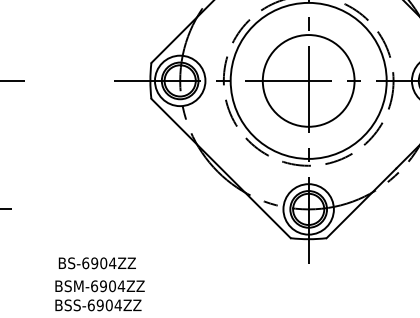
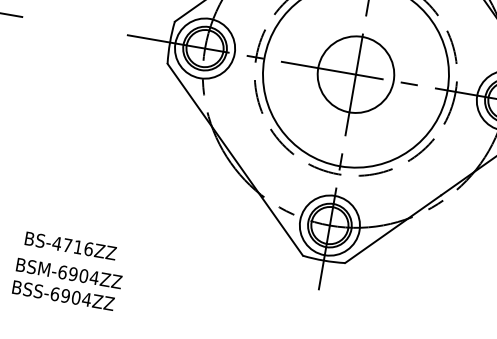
circle: (308, 80) -> (355, 74), size x0.7
text: (99, 263) -> (73, 246), BS-6904ZZ -> BS-4716ZZ

